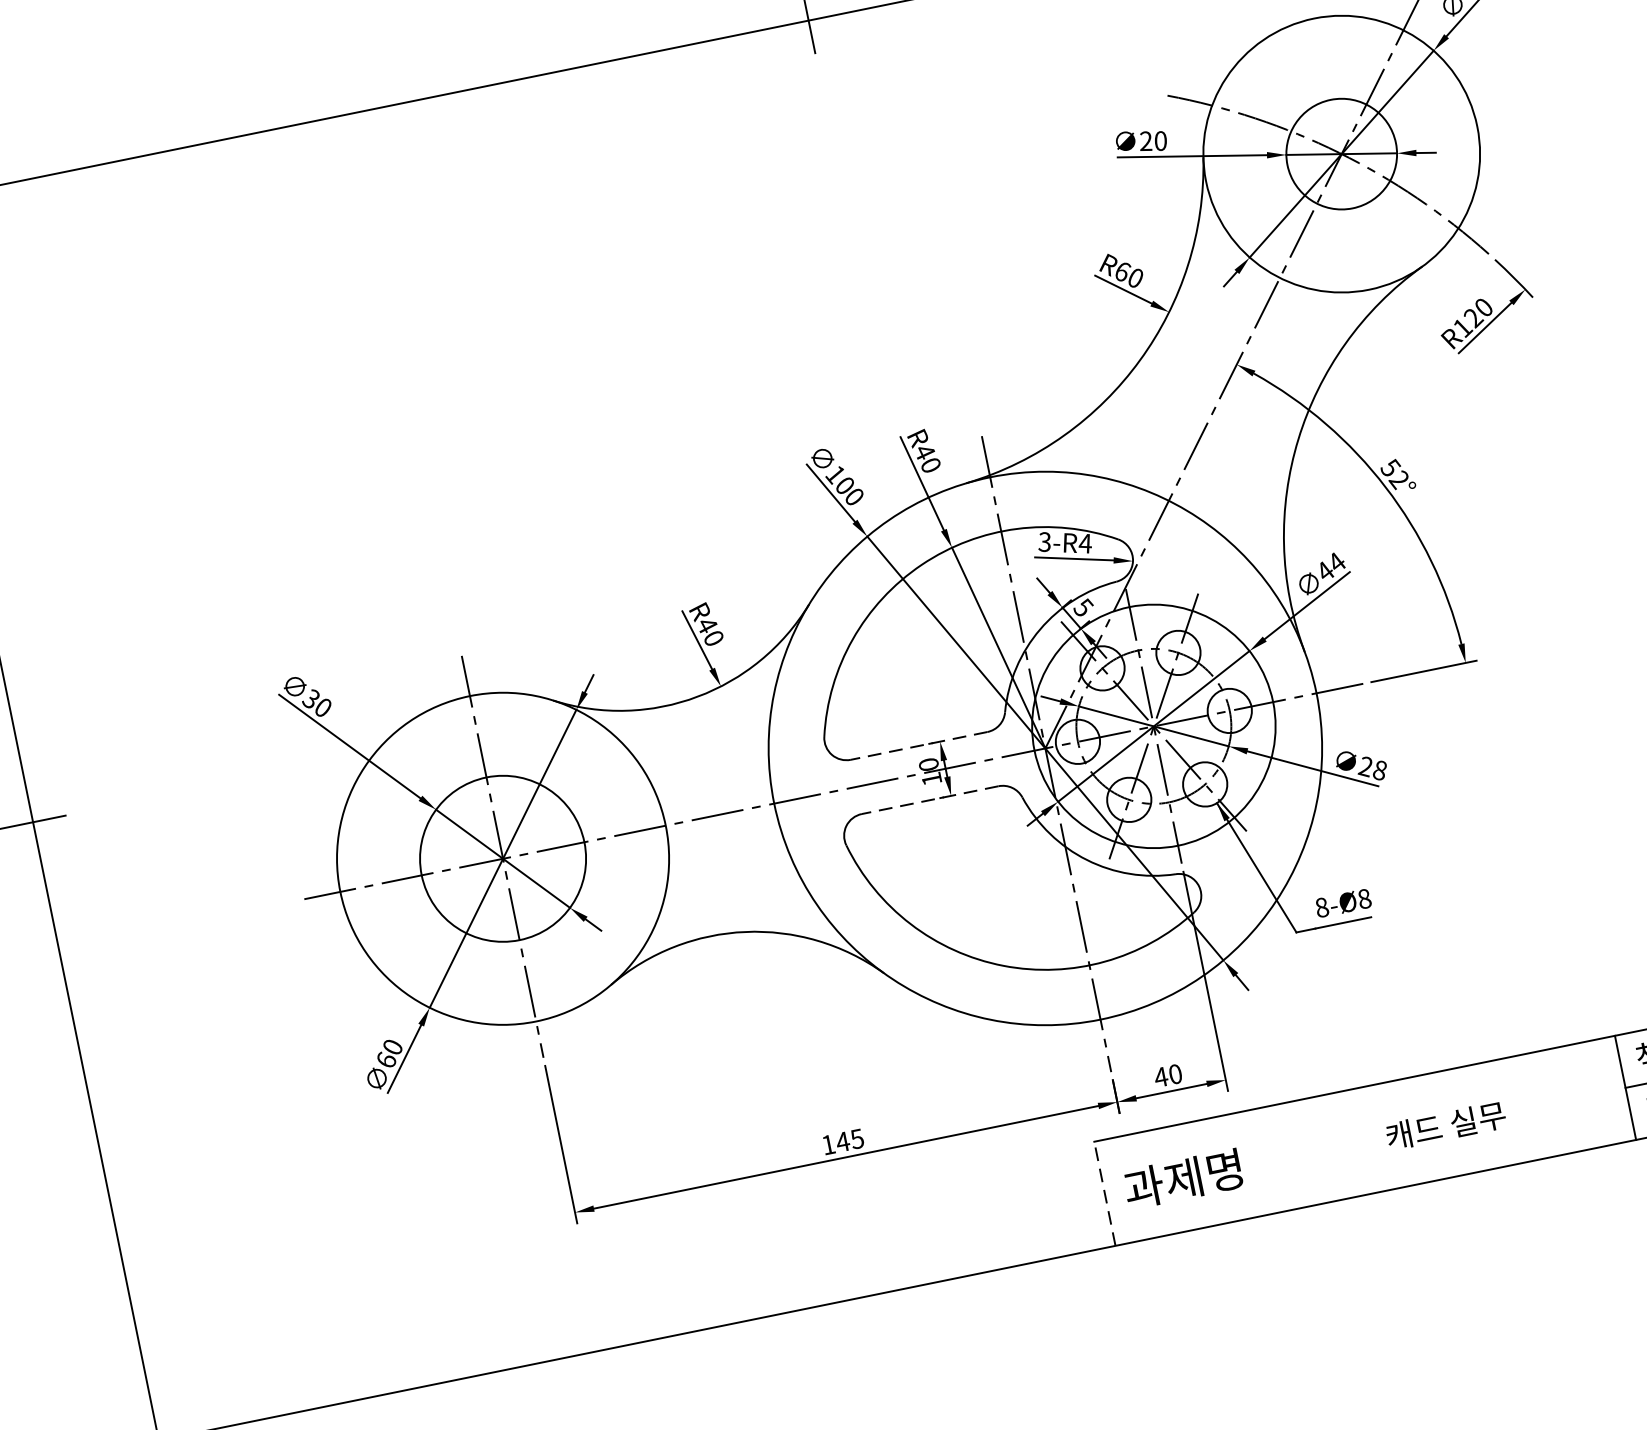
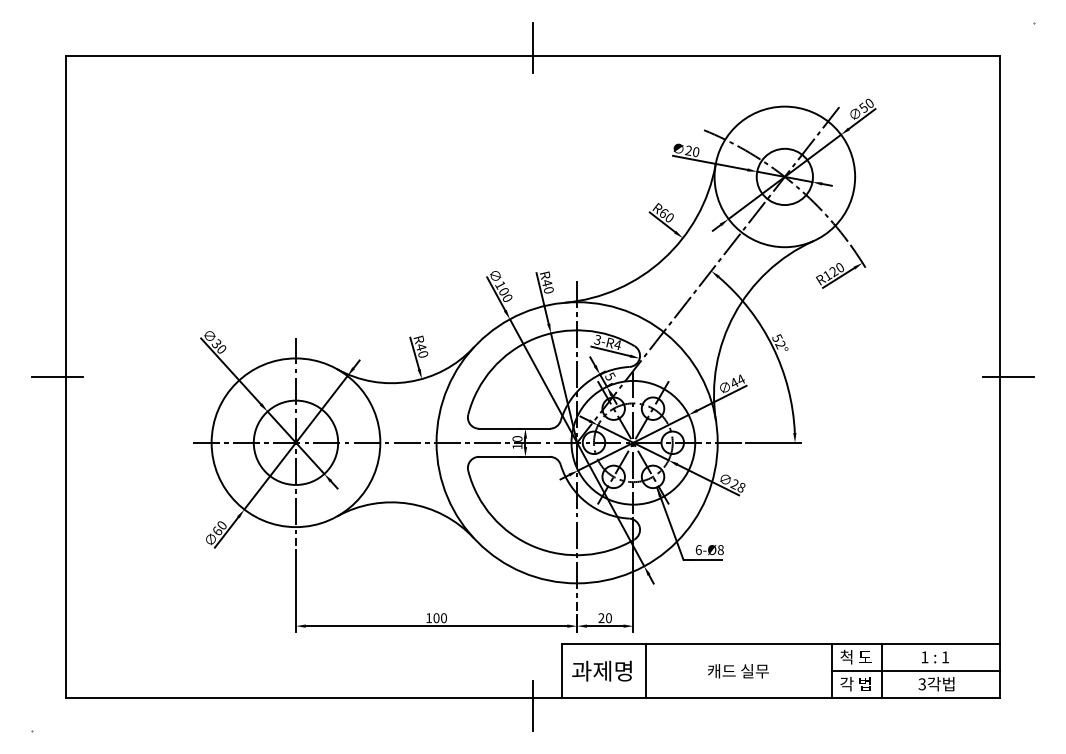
line: (918, 745) -> (514, 428), dashed -> solid
line: (929, 799) -> (514, 456), dashed -> solid
text: (1321, 906) -> (698, 549), 8-Ø8 -> 6-Ø8
text: (1161, 1077) -> (601, 618), 40 -> 20
text: (848, 1141) -> (439, 618), 145 -> 100
line: (1268, 1160) -> (646, 670), added
line: (1104, 1193) -> (561, 670), dashed -> solid
line: (1064, 1272) -> (533, 705), added

